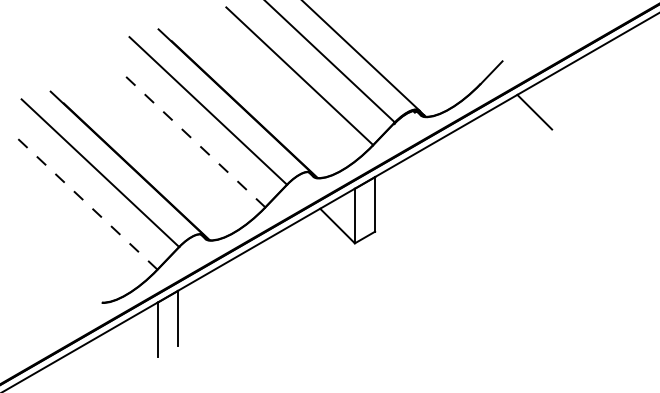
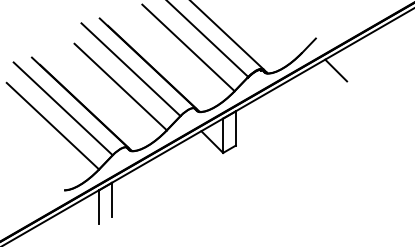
line: (191, 137) -> (120, 86), dashed -> solid
line: (83, 199) -> (52, 125), dashed -> solid

